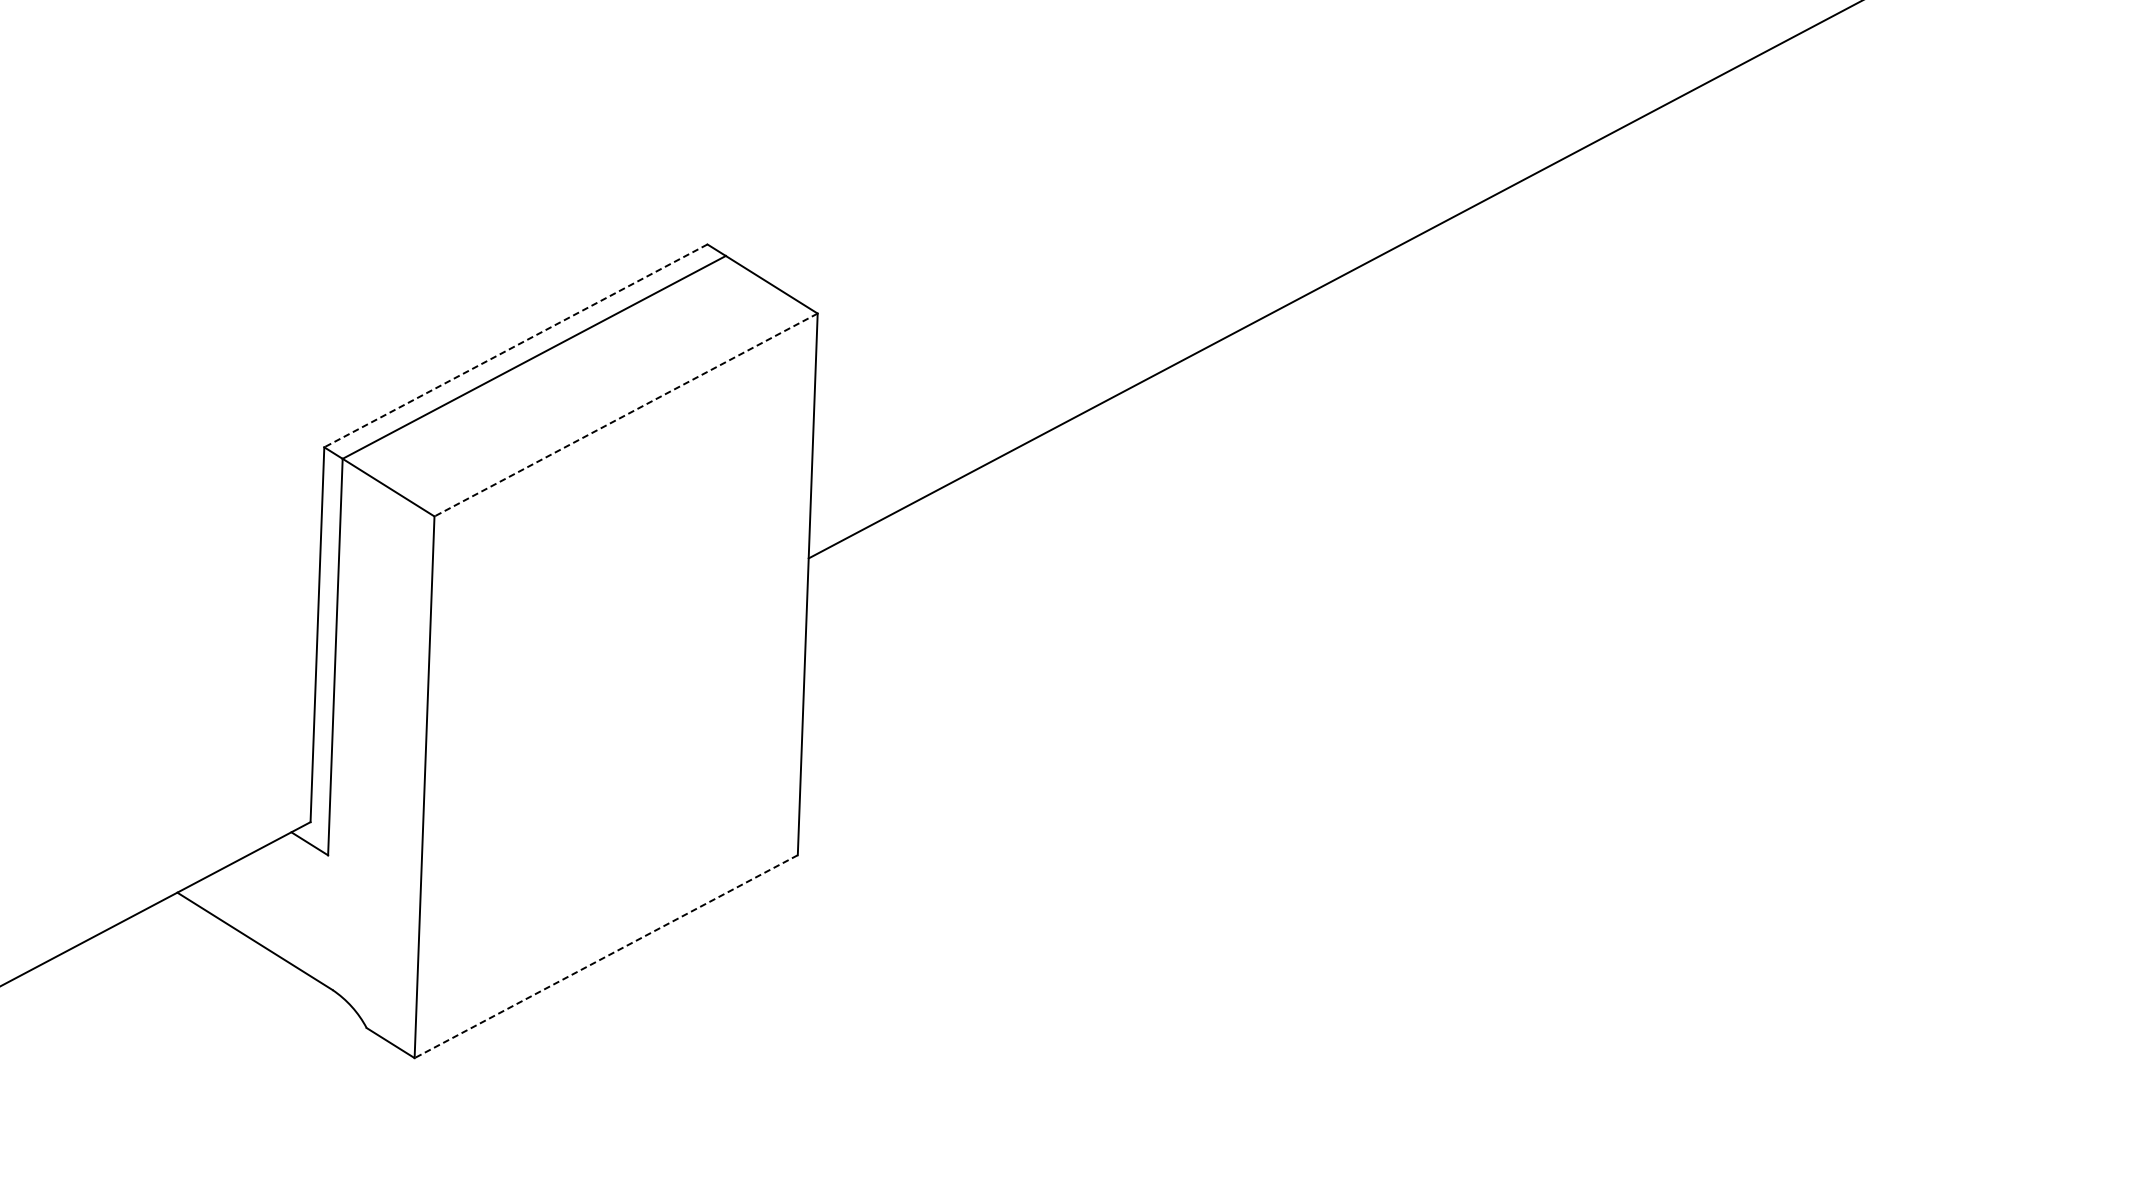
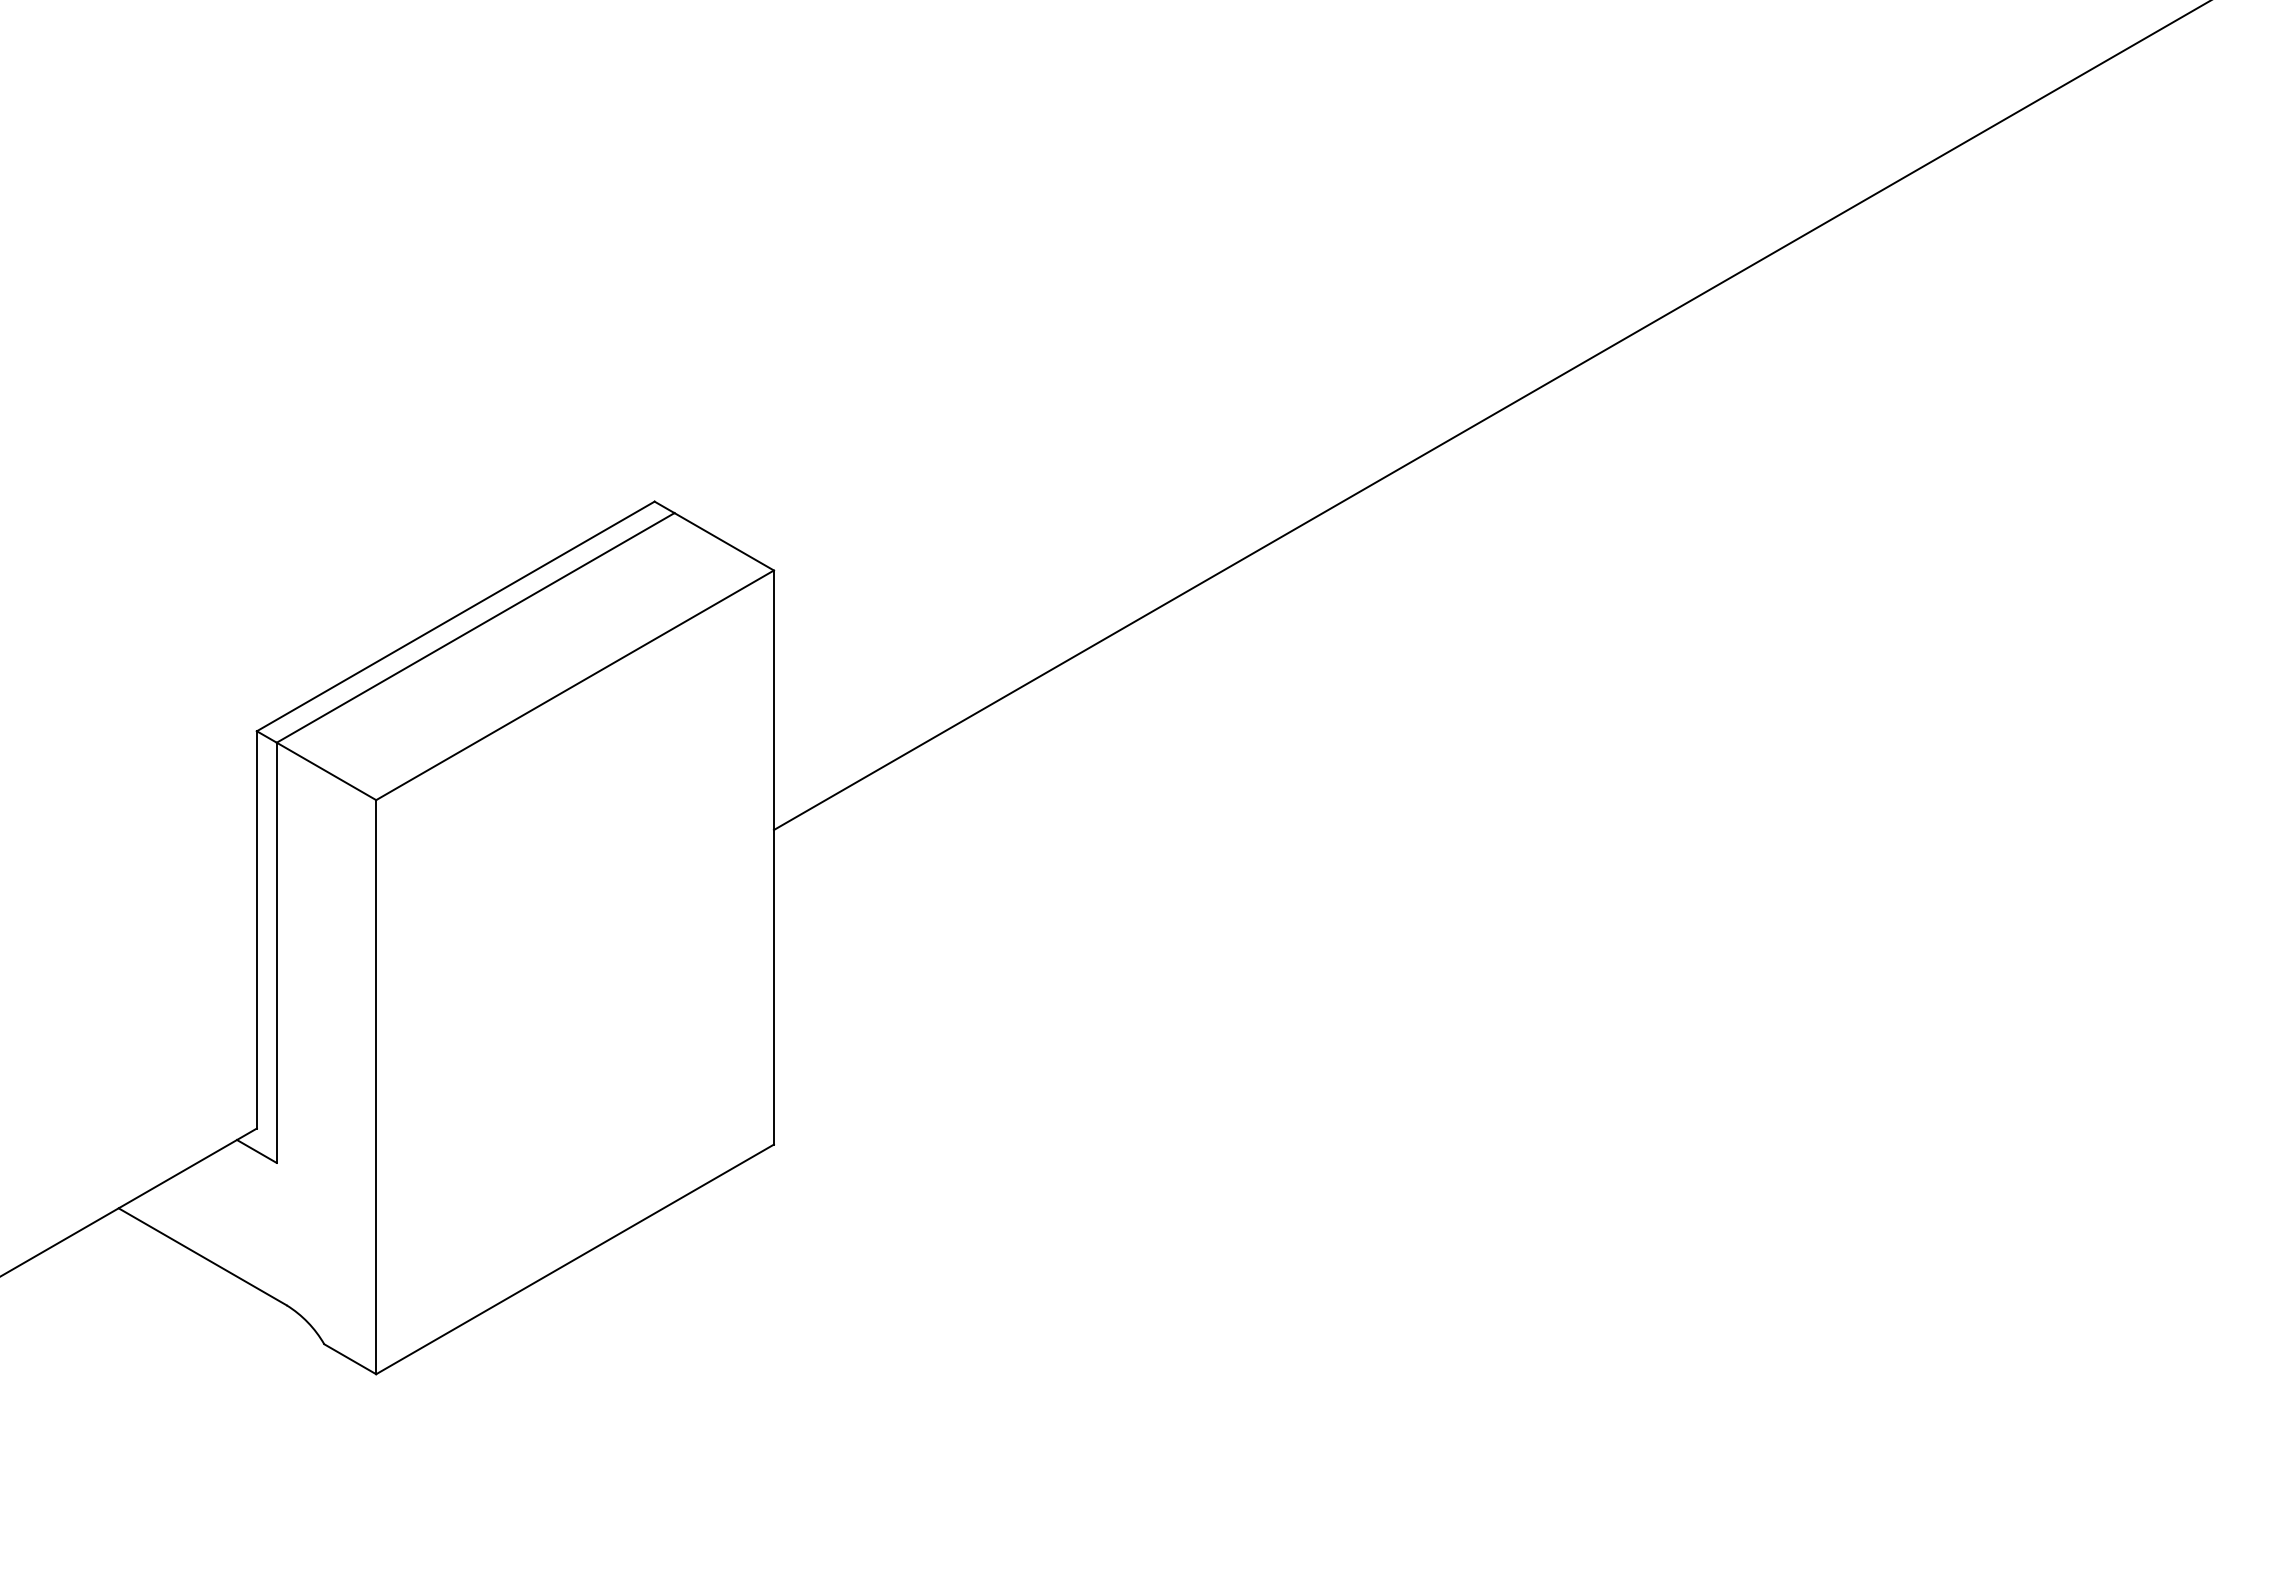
line: (515, 345) -> (455, 616), dashed -> solid
line: (626, 415) -> (575, 685), dashed -> solid
line: (606, 956) -> (575, 1259), dashed -> solid

